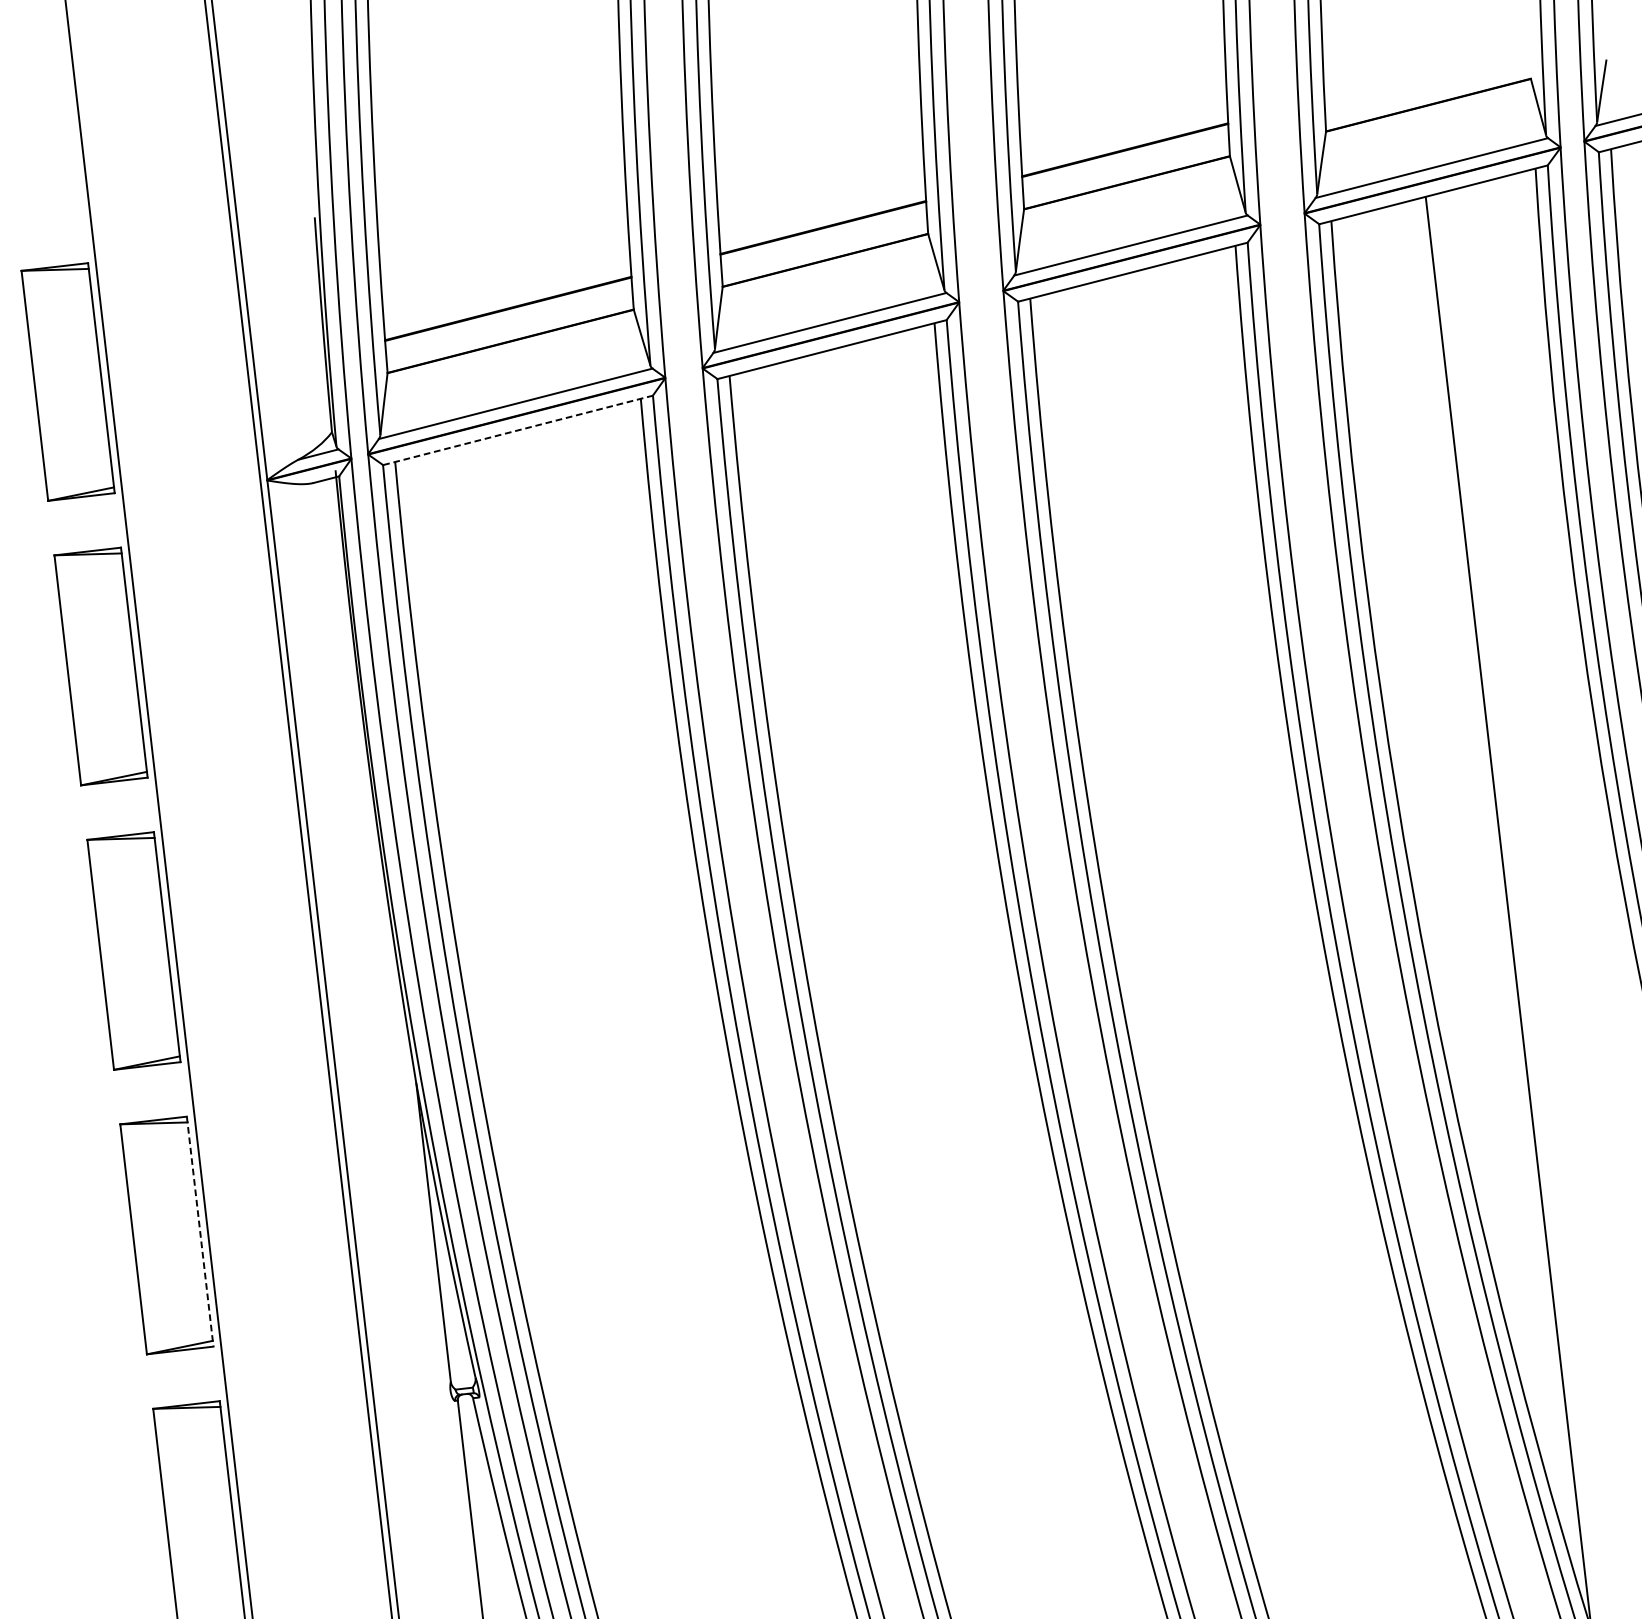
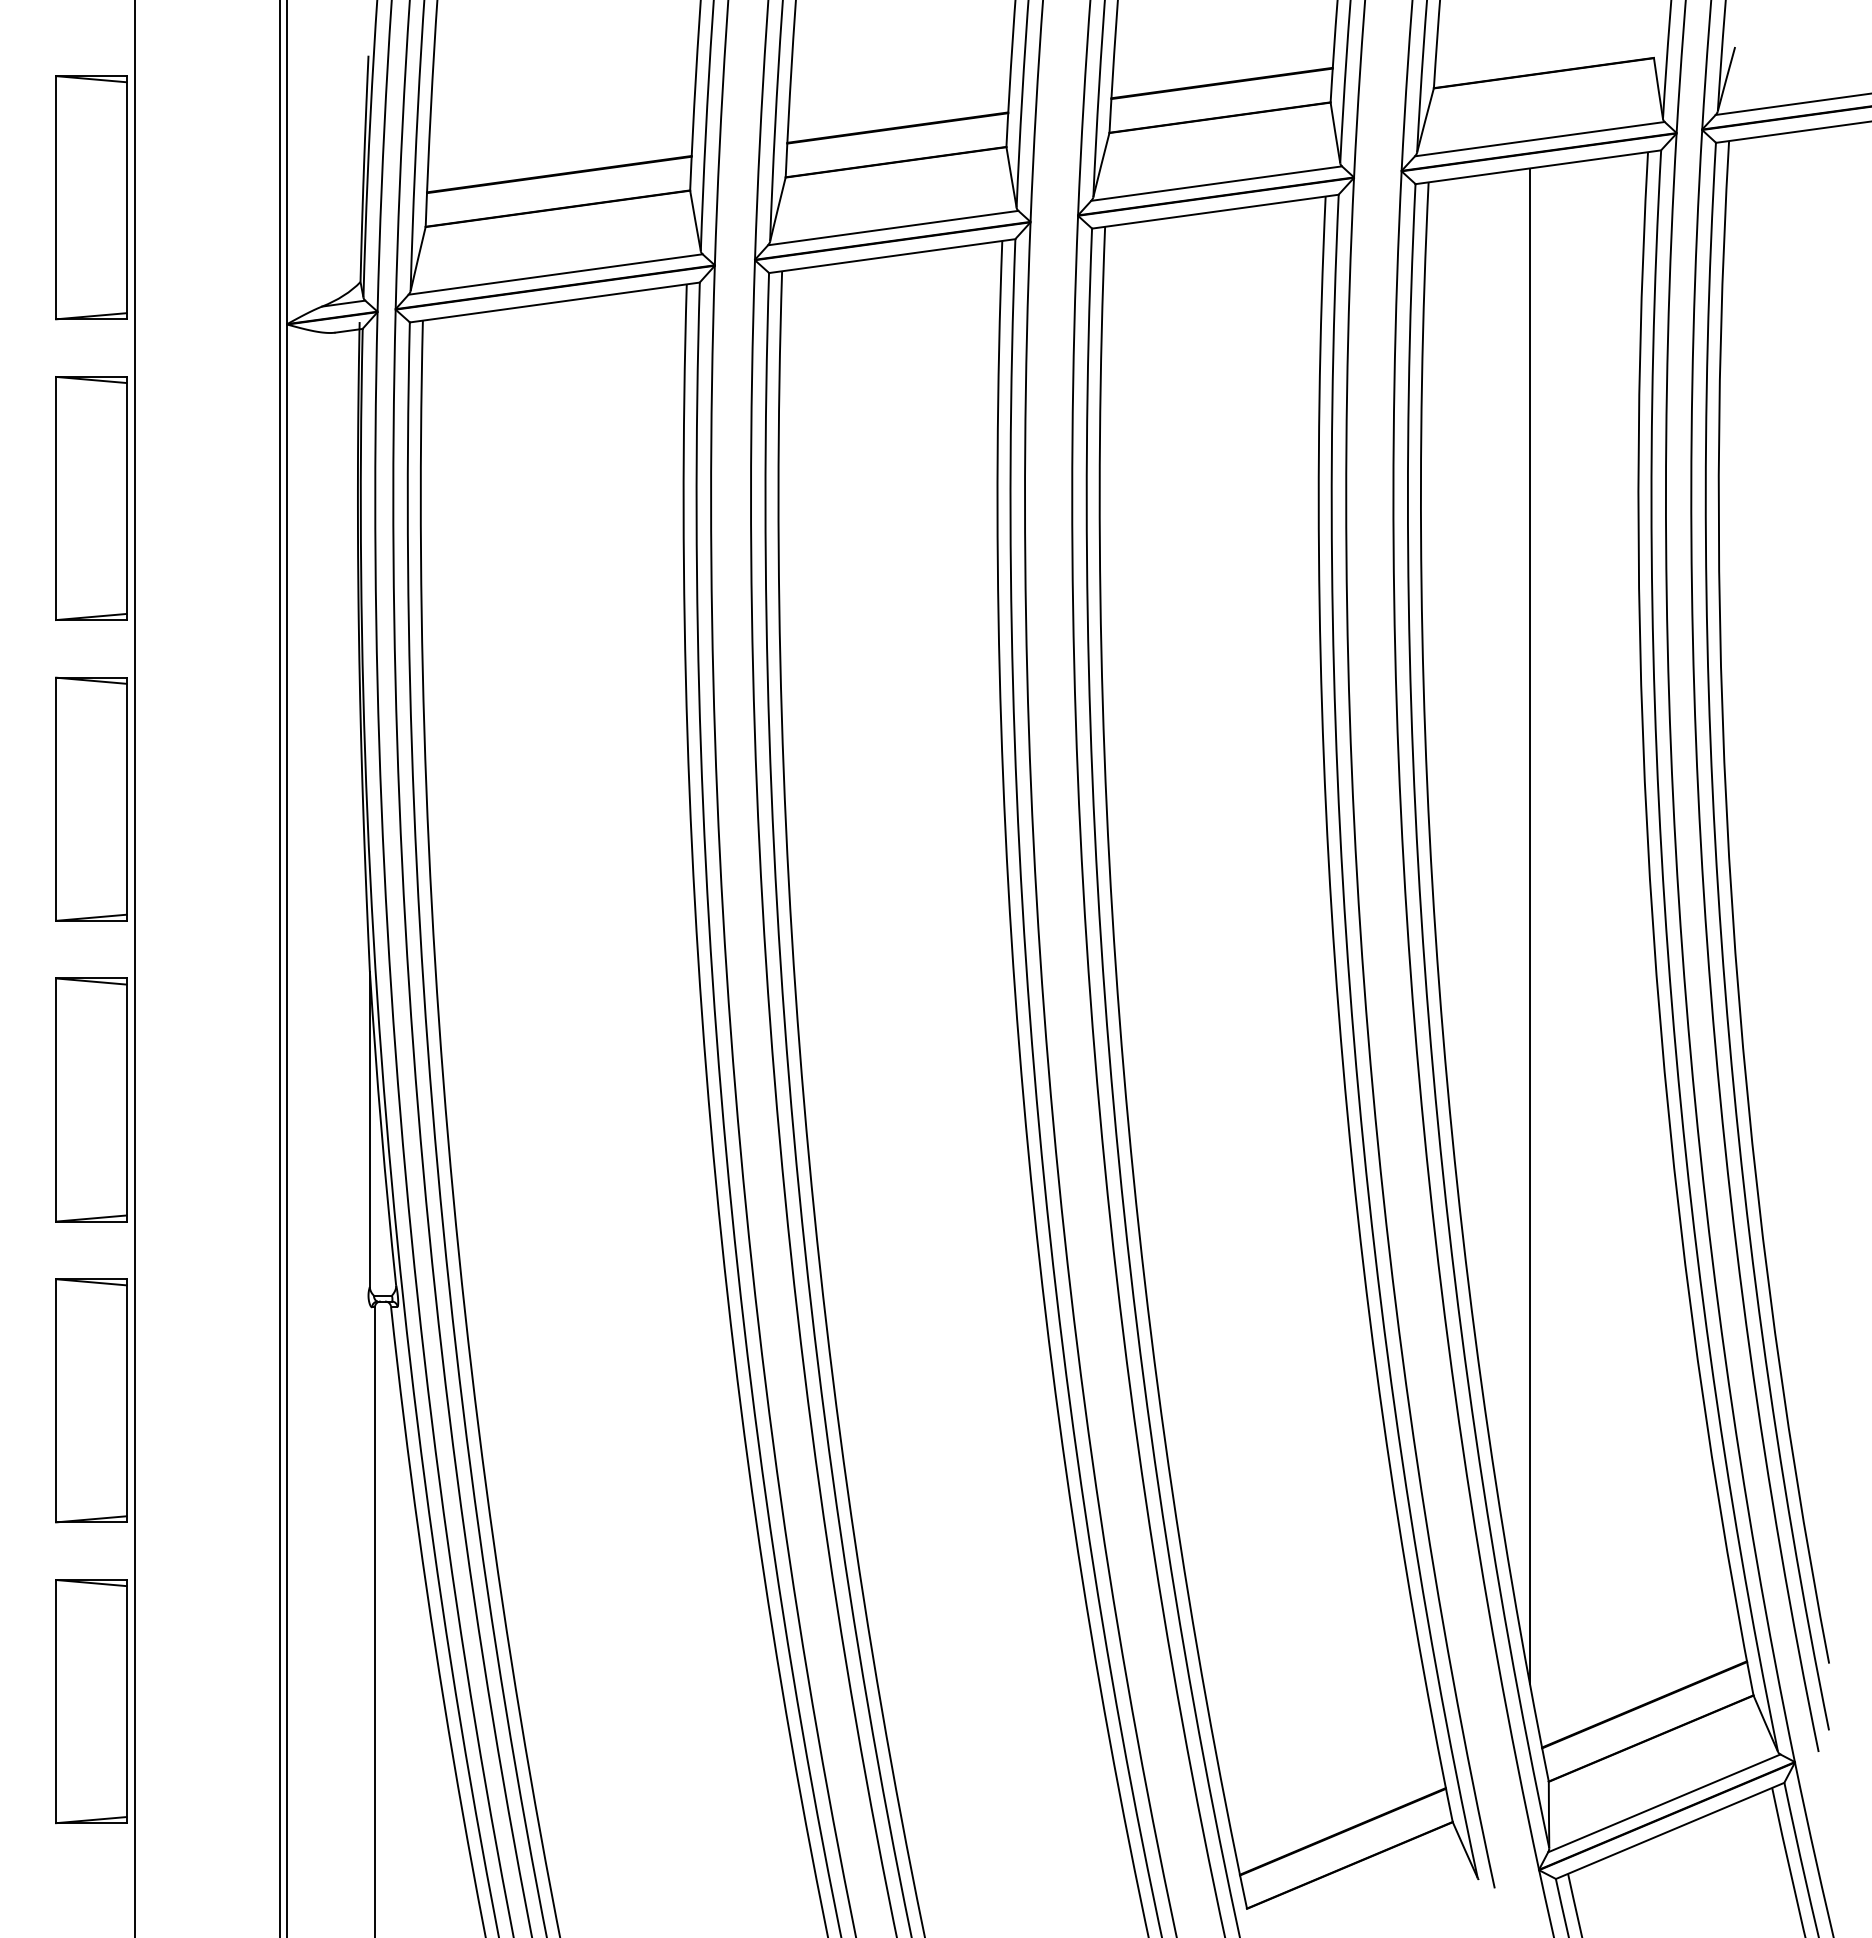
line: (518, 430) -> (555, 302), dashed -> solid
line: (200, 1232) -> (126, 1100), dashed -> solid

